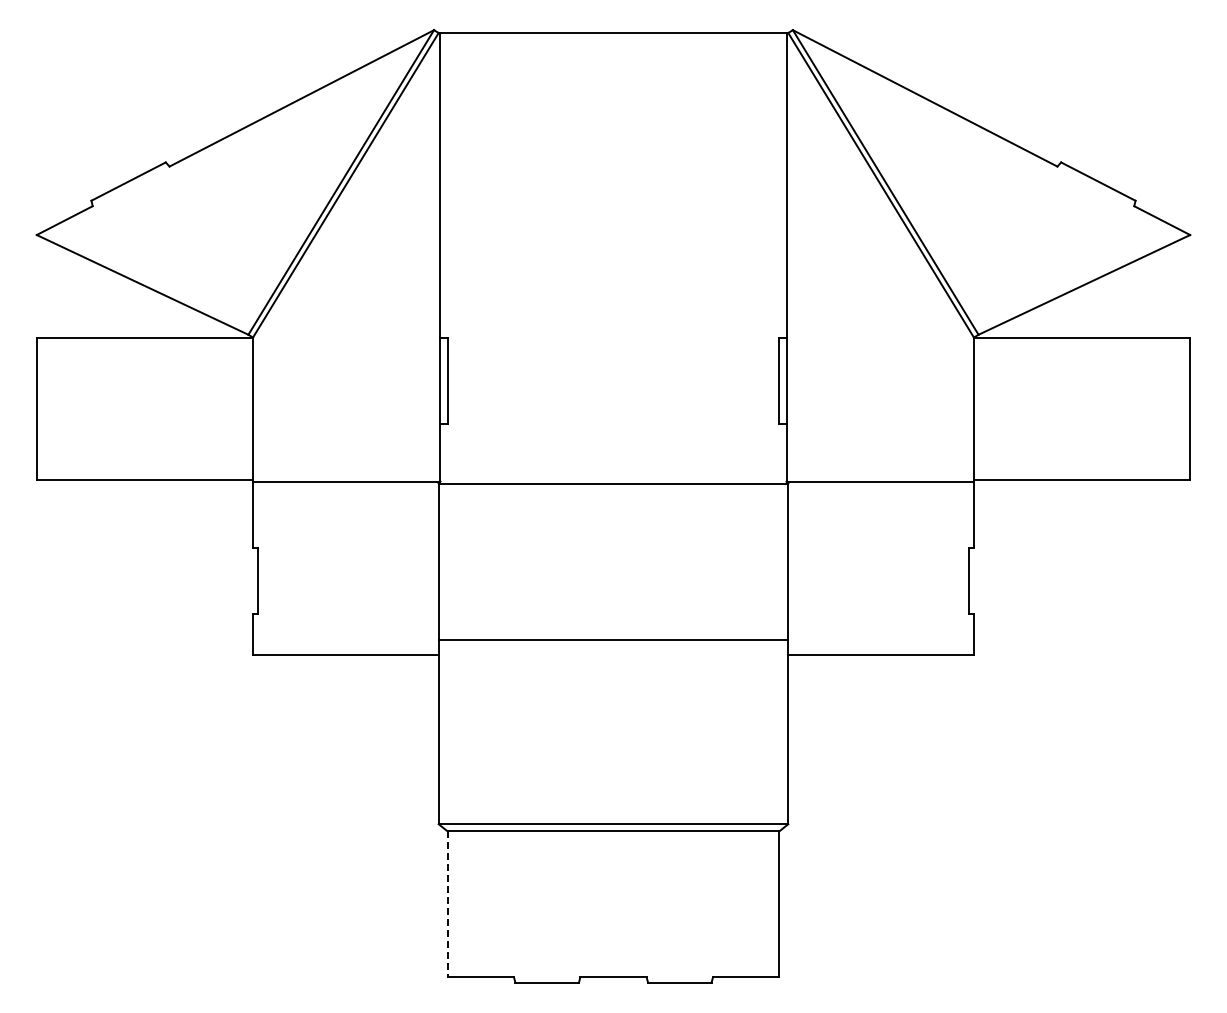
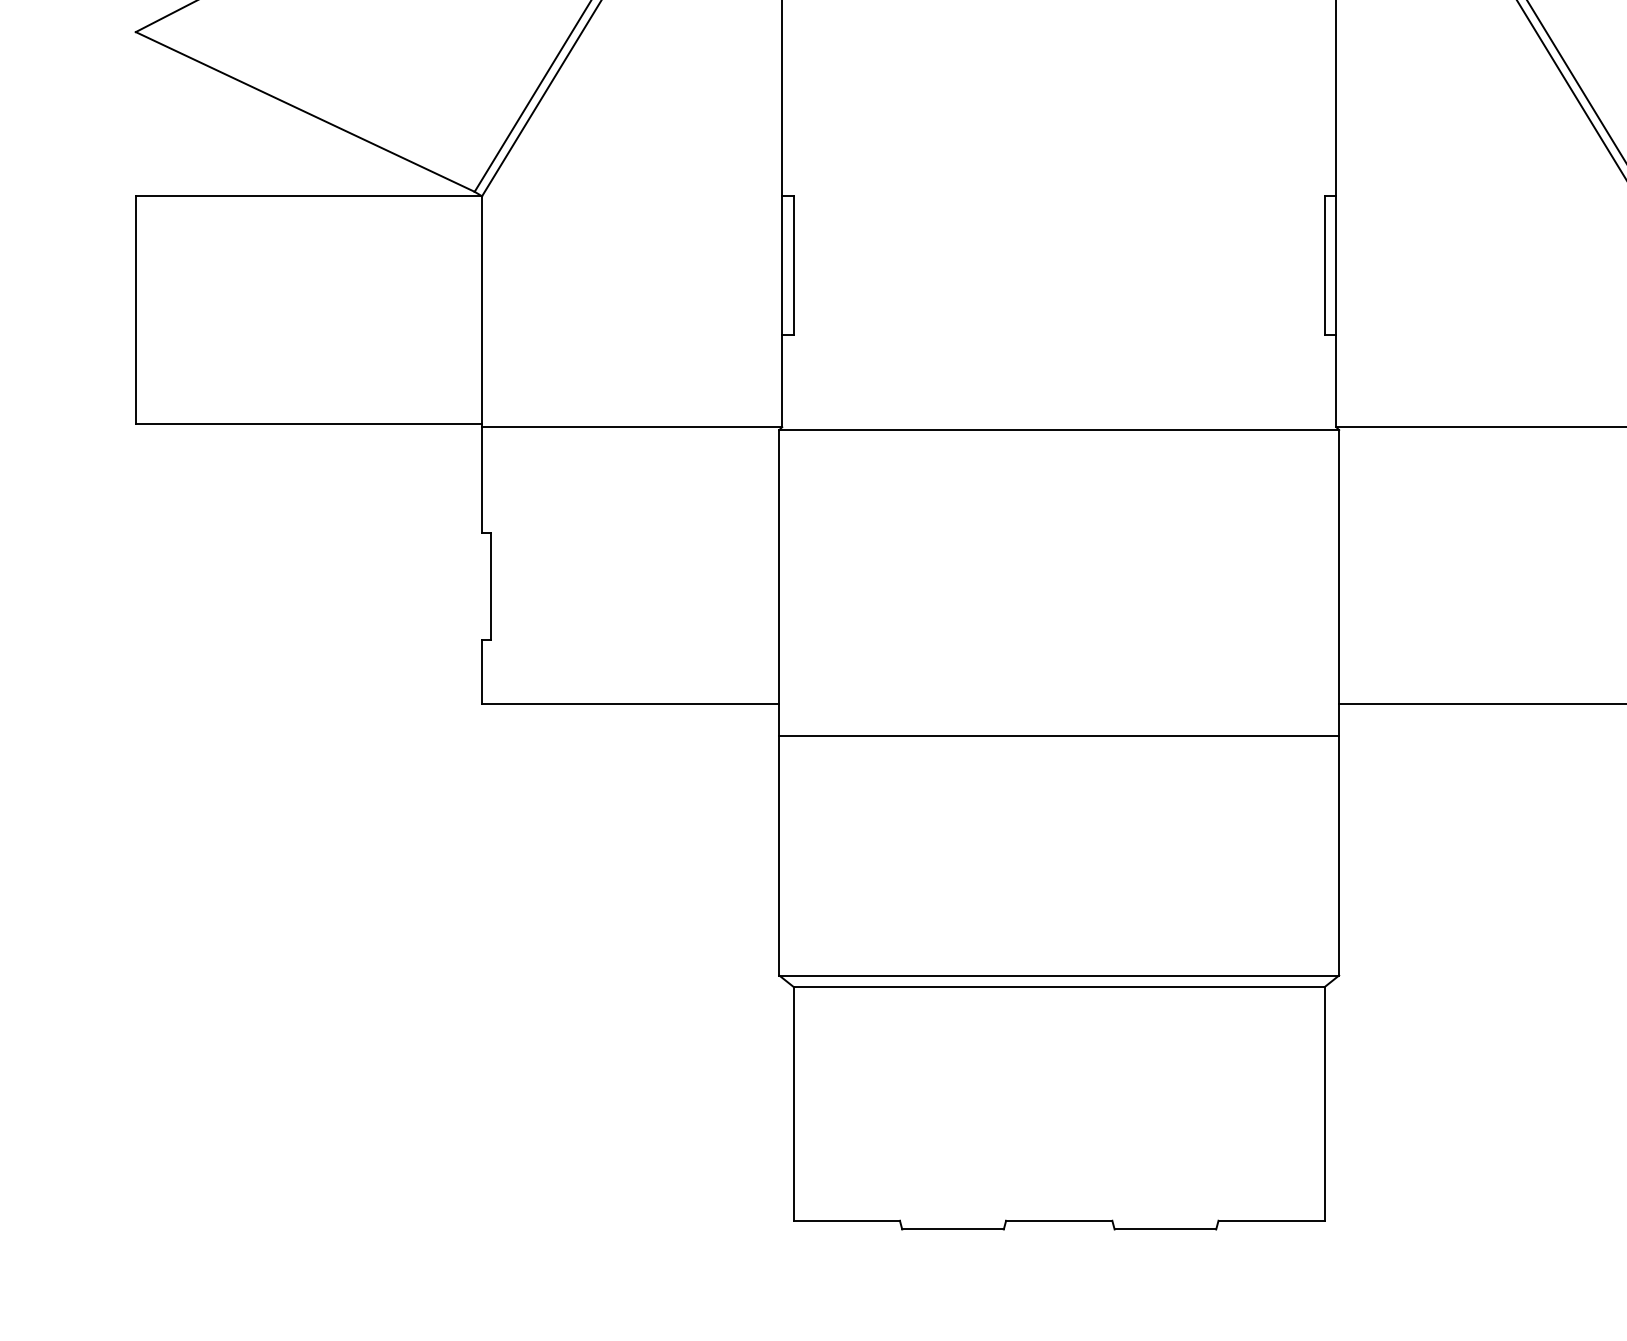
line: (613, 639) -> (1059, 735), moved
line: (447, 904) -> (793, 1104), dashed -> solid

